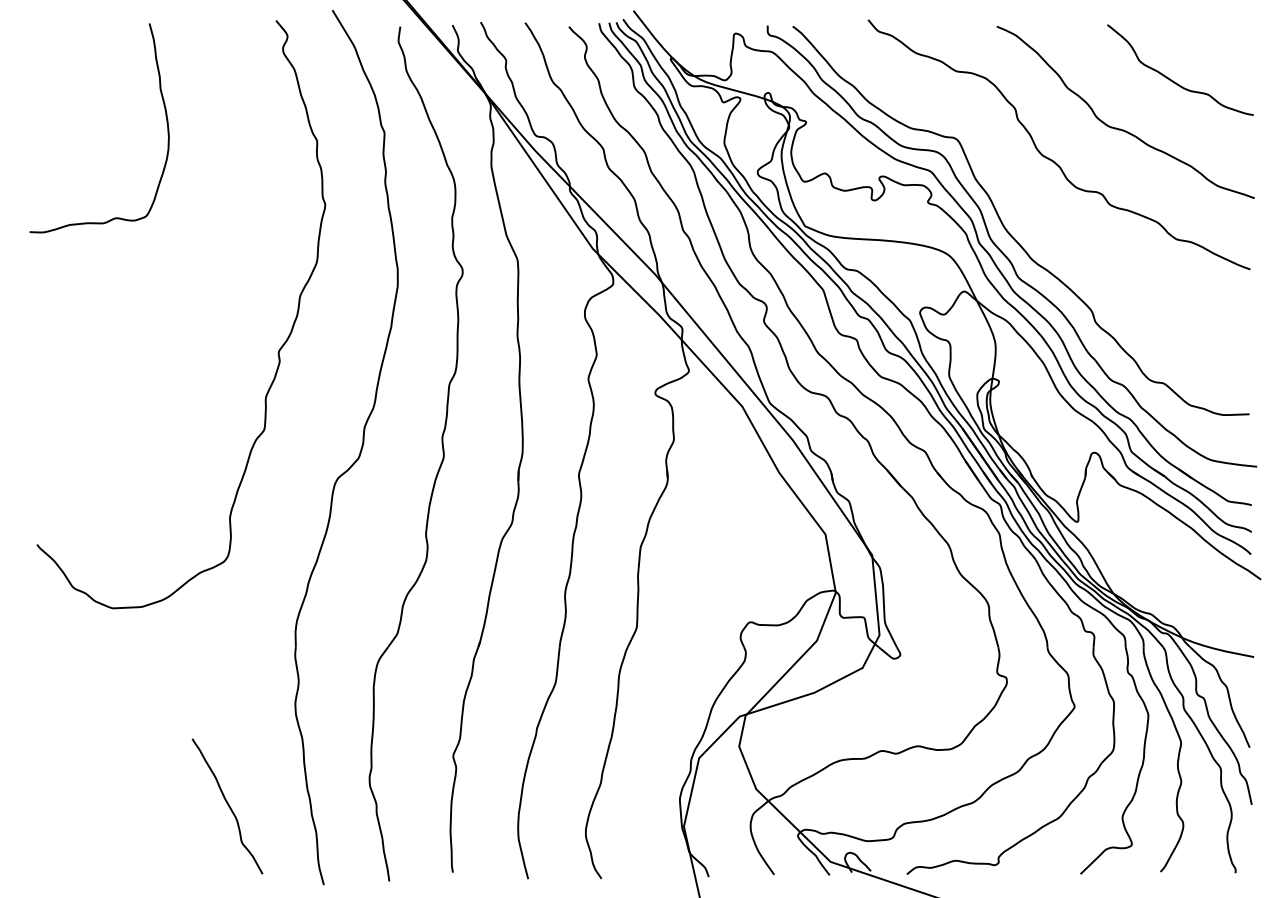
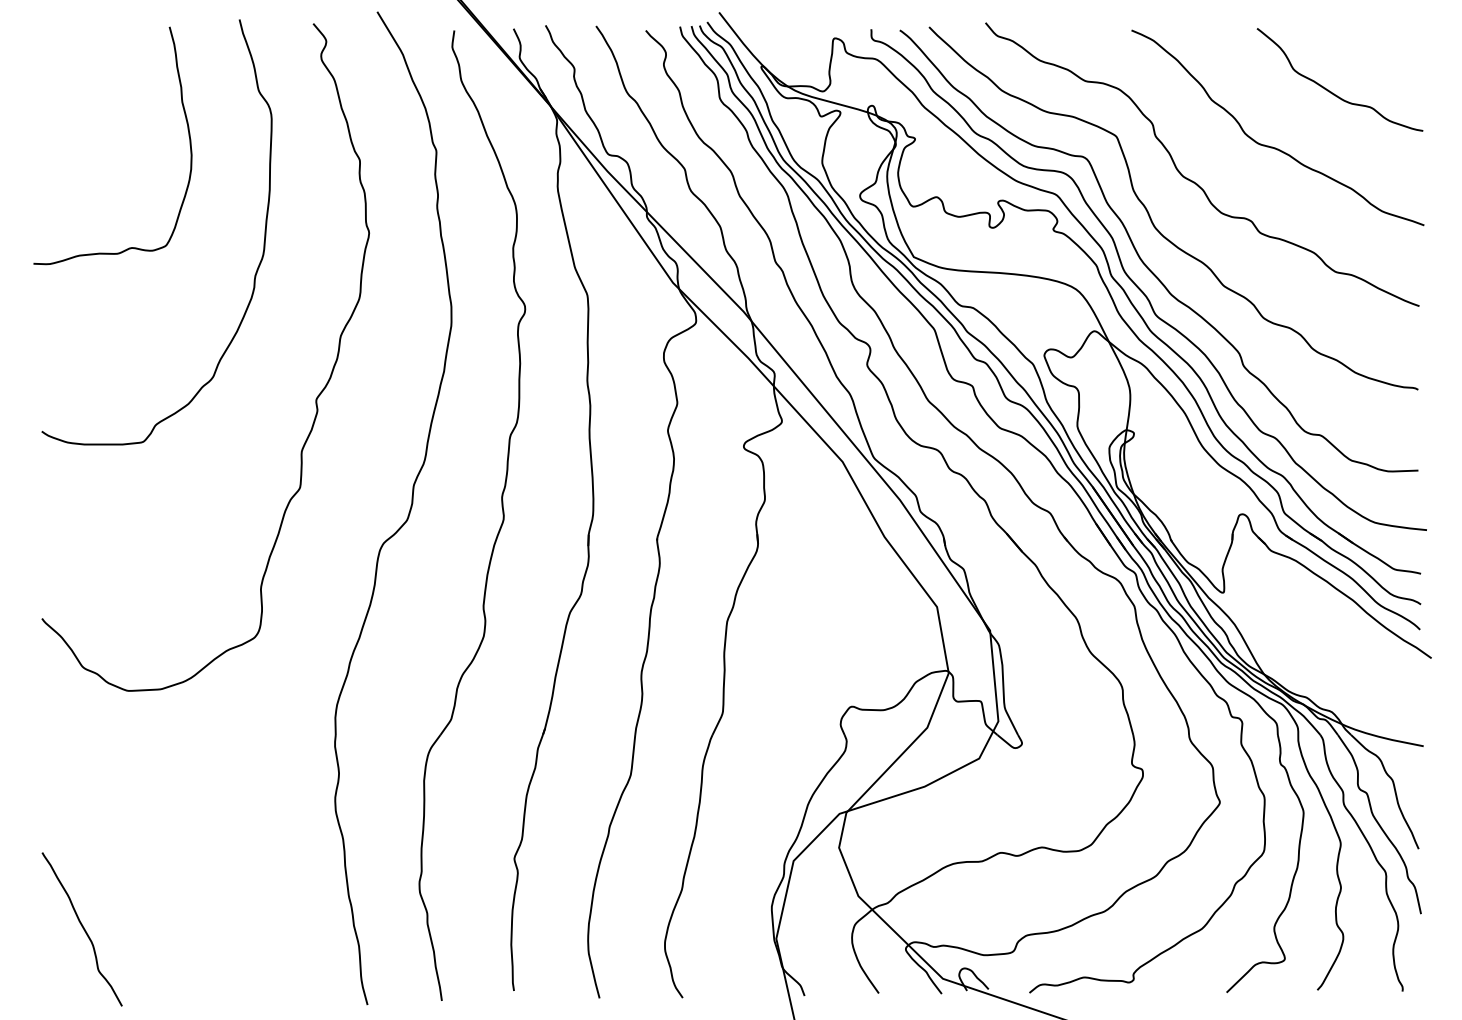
curve: (1014, 191) -> (1151, 217), added
curve: (226, 235) -> (257, 267), added
curve: (227, 805) -> (82, 928), moved

